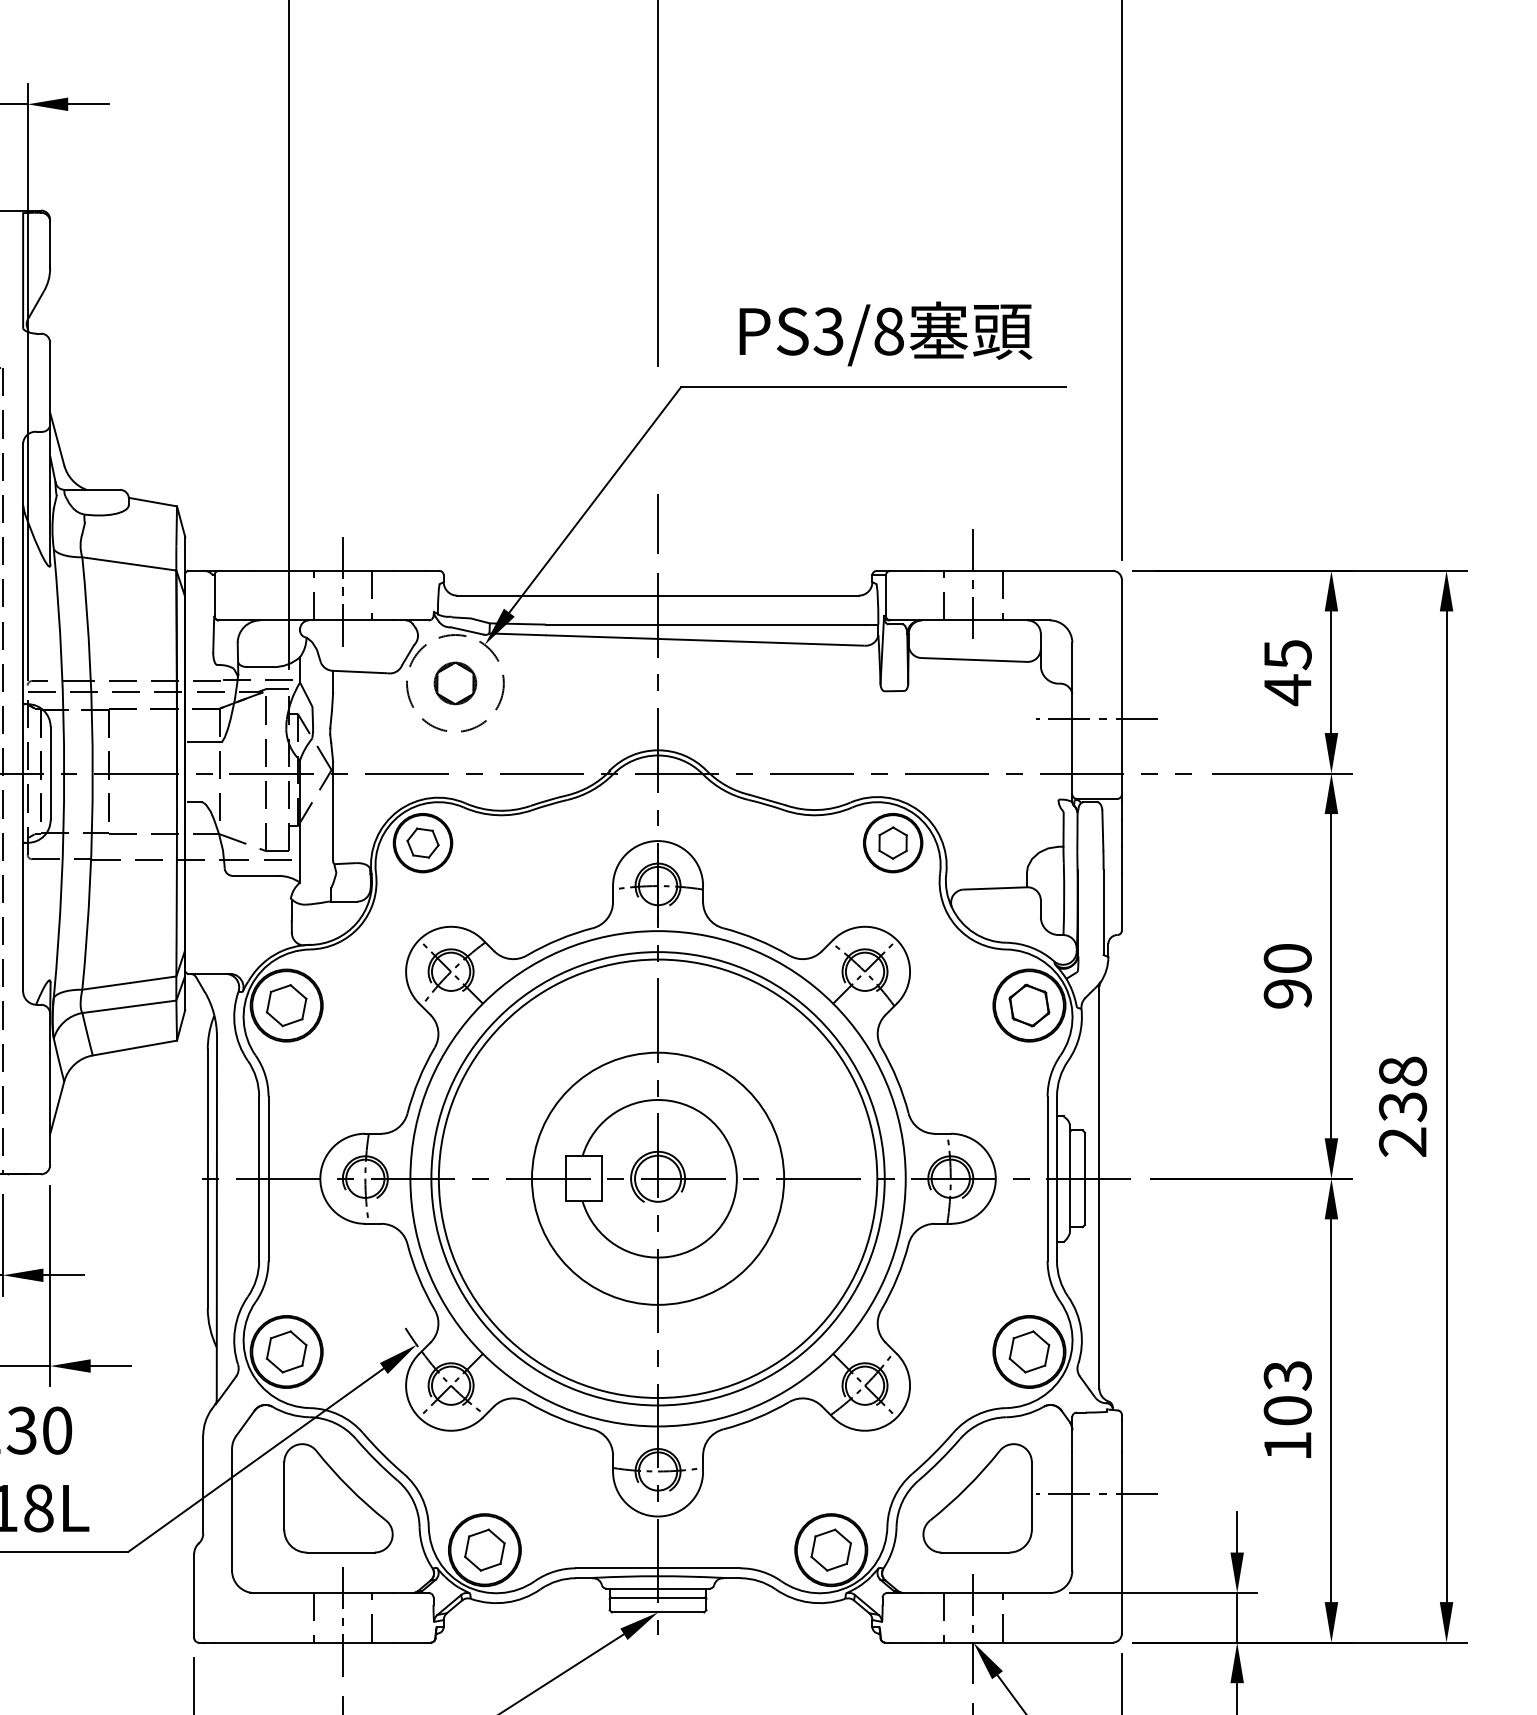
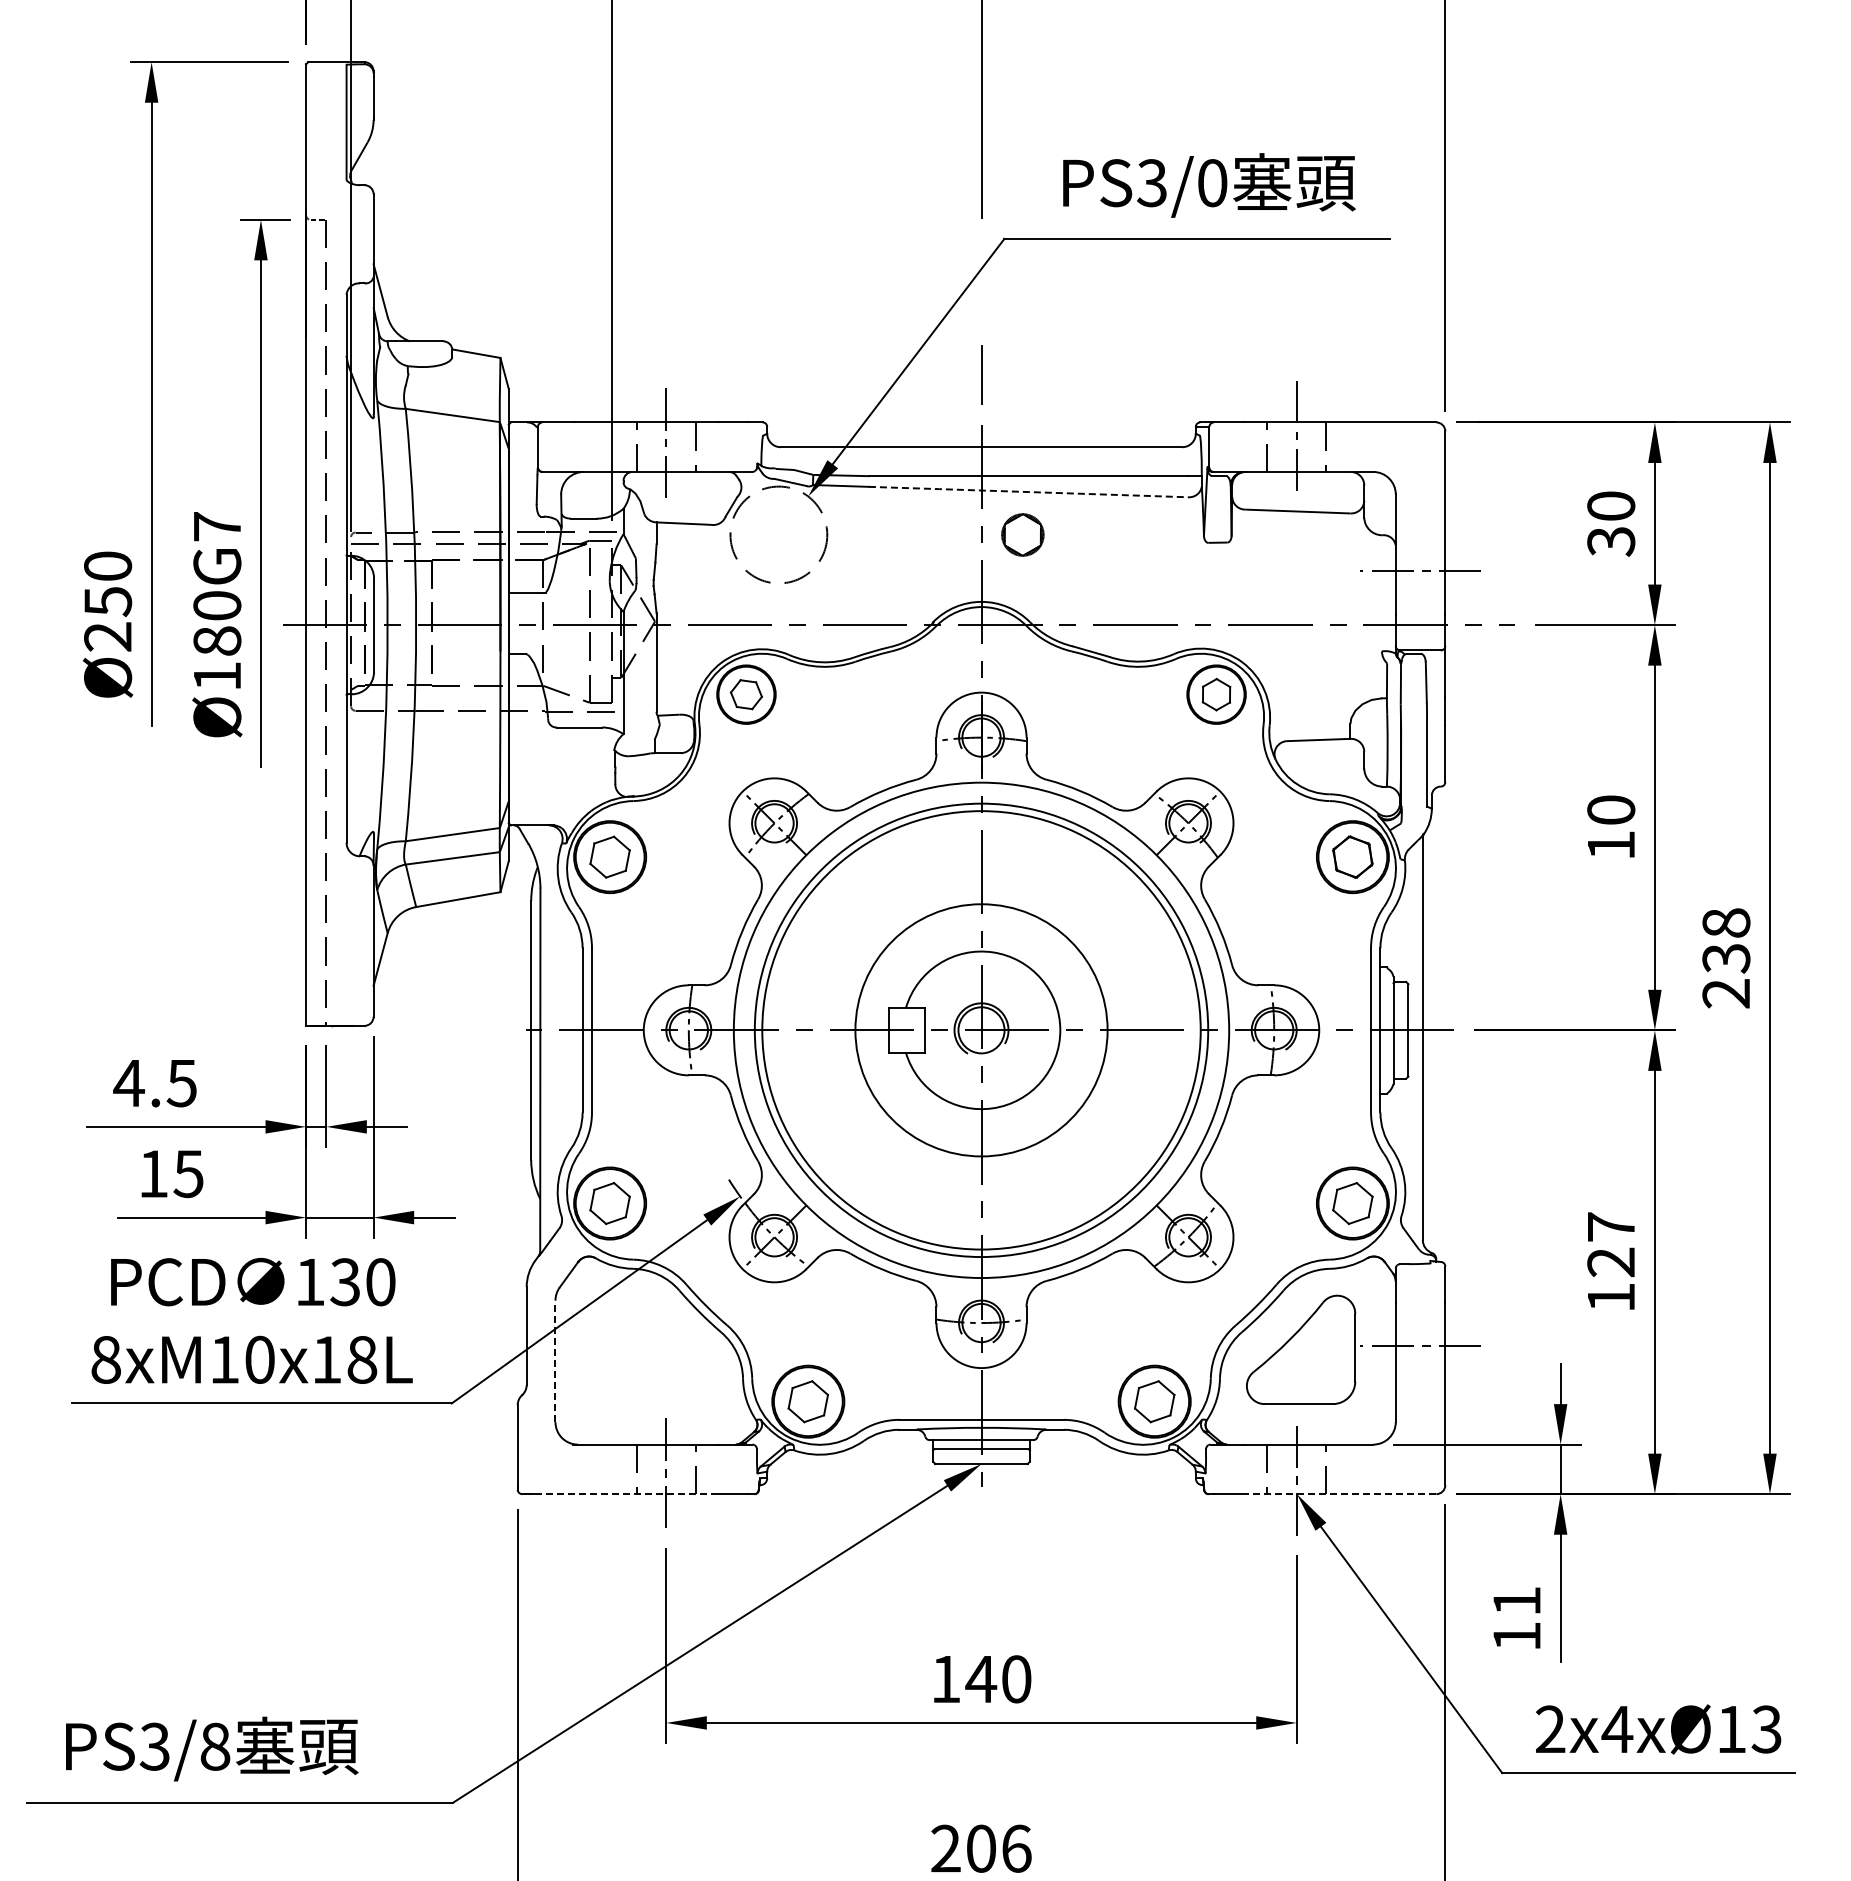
text: (889, 331) -> (1212, 183), PS3/8 -> PS3/0
line: (705, 640) -> (1028, 492), solid -> dashed
text: (1288, 672) -> (1611, 524), 45 -> 30
part: (455, 682) -> (1022, 534), moved
text: (1288, 993) -> (1611, 845), 90 -> 10
text: (1288, 1392) -> (1611, 1244), 103 -> 127
part: (338, 1497) -> (661, 1349), removed
line: (232, 1509) -> (555, 1361), solid -> dashed
line: (305, 1642) -> (628, 1494), solid -> dashed
line: (1017, 1642) -> (1340, 1494), solid -> dashed

